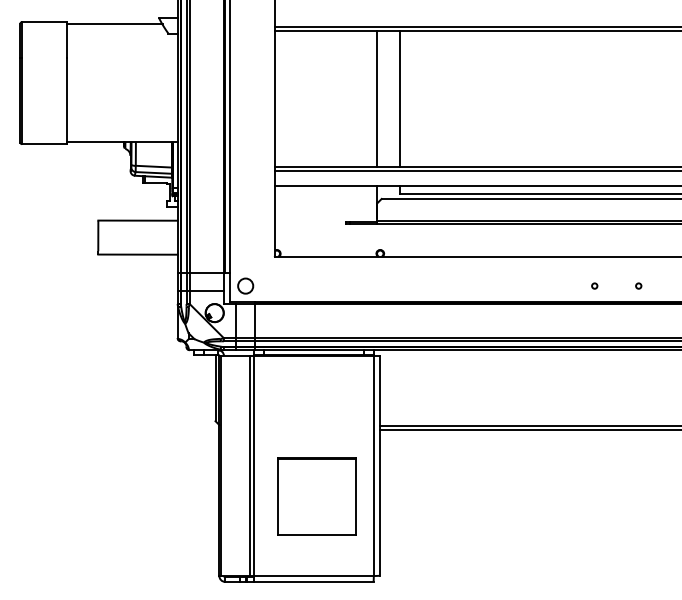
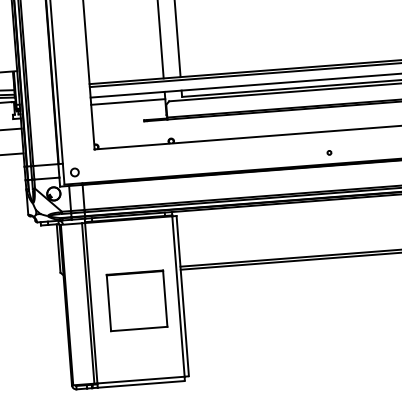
line: (325, 195) -> (128, 101), added
circle: (245, 285) -> (74, 172), size x0.71
circle: (638, 285) -> (361, 150), removed
part: (316, 496) -> (136, 300), moved

